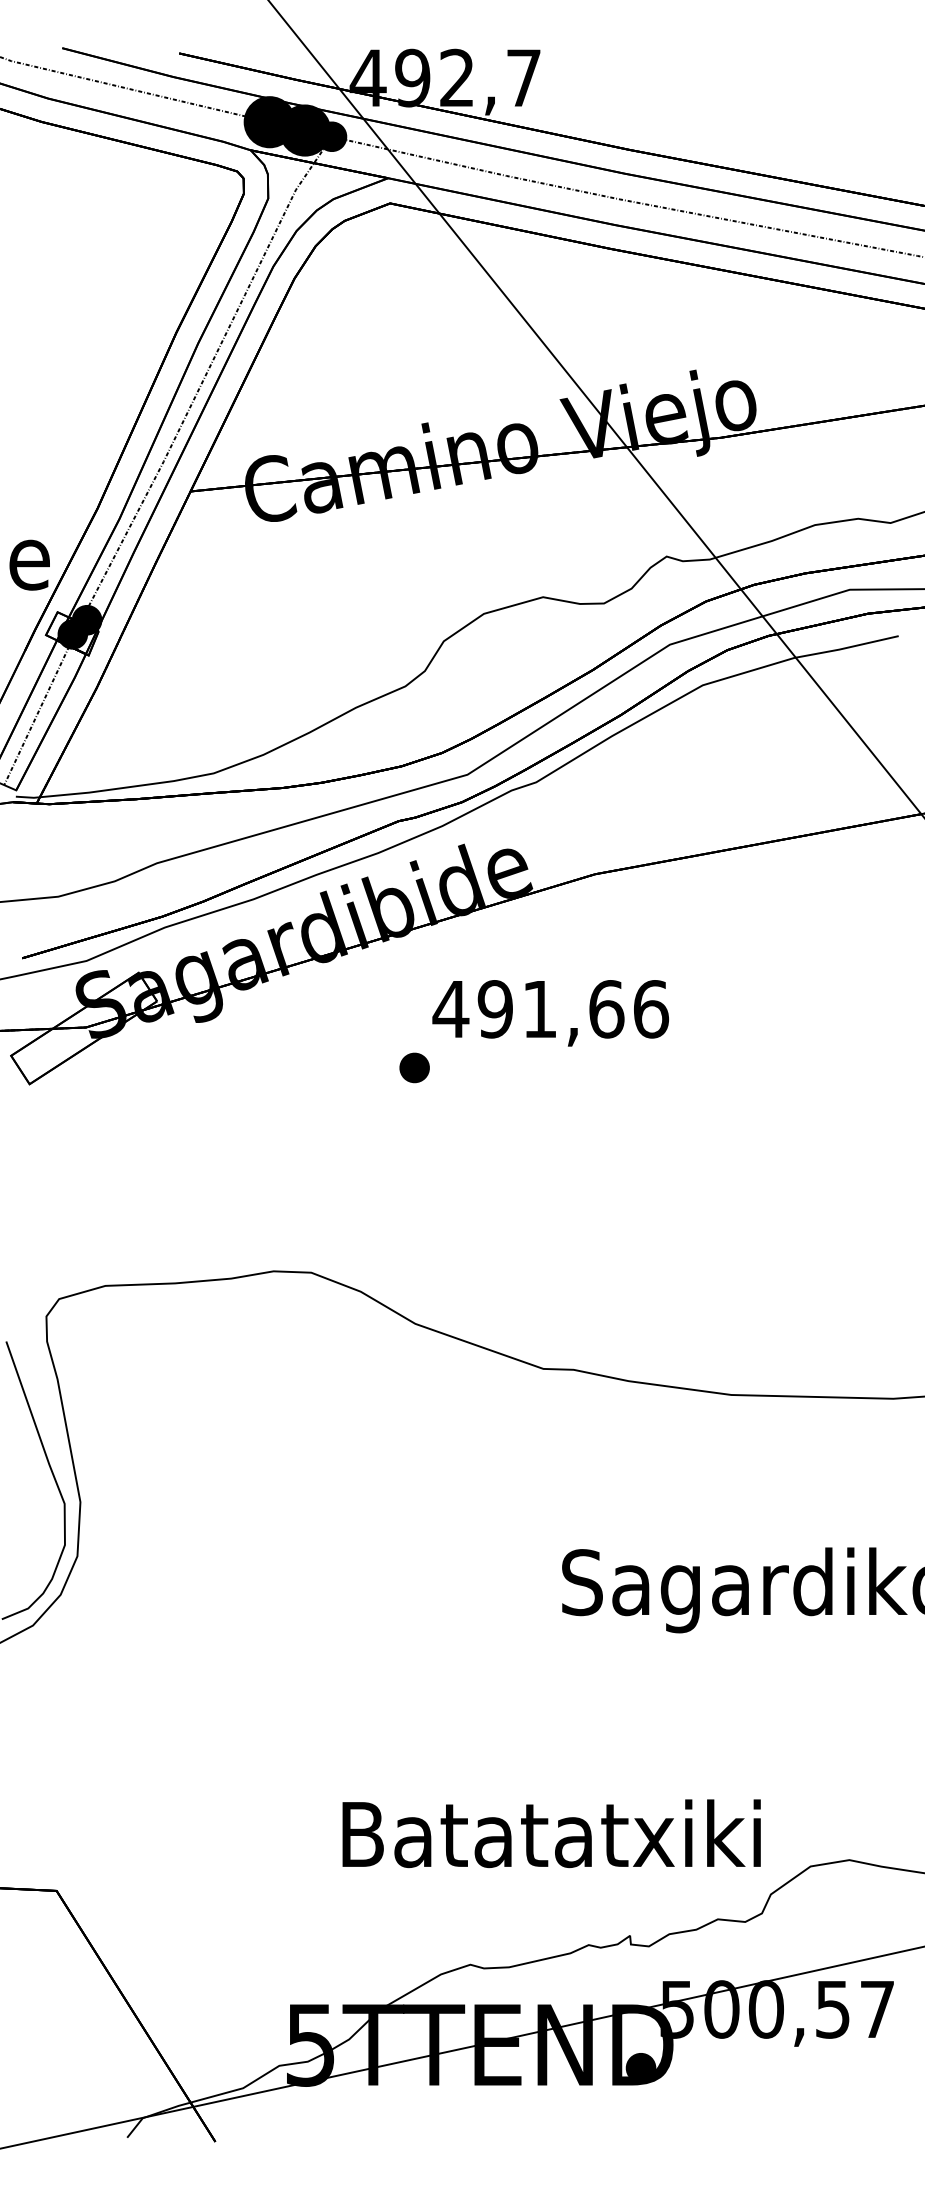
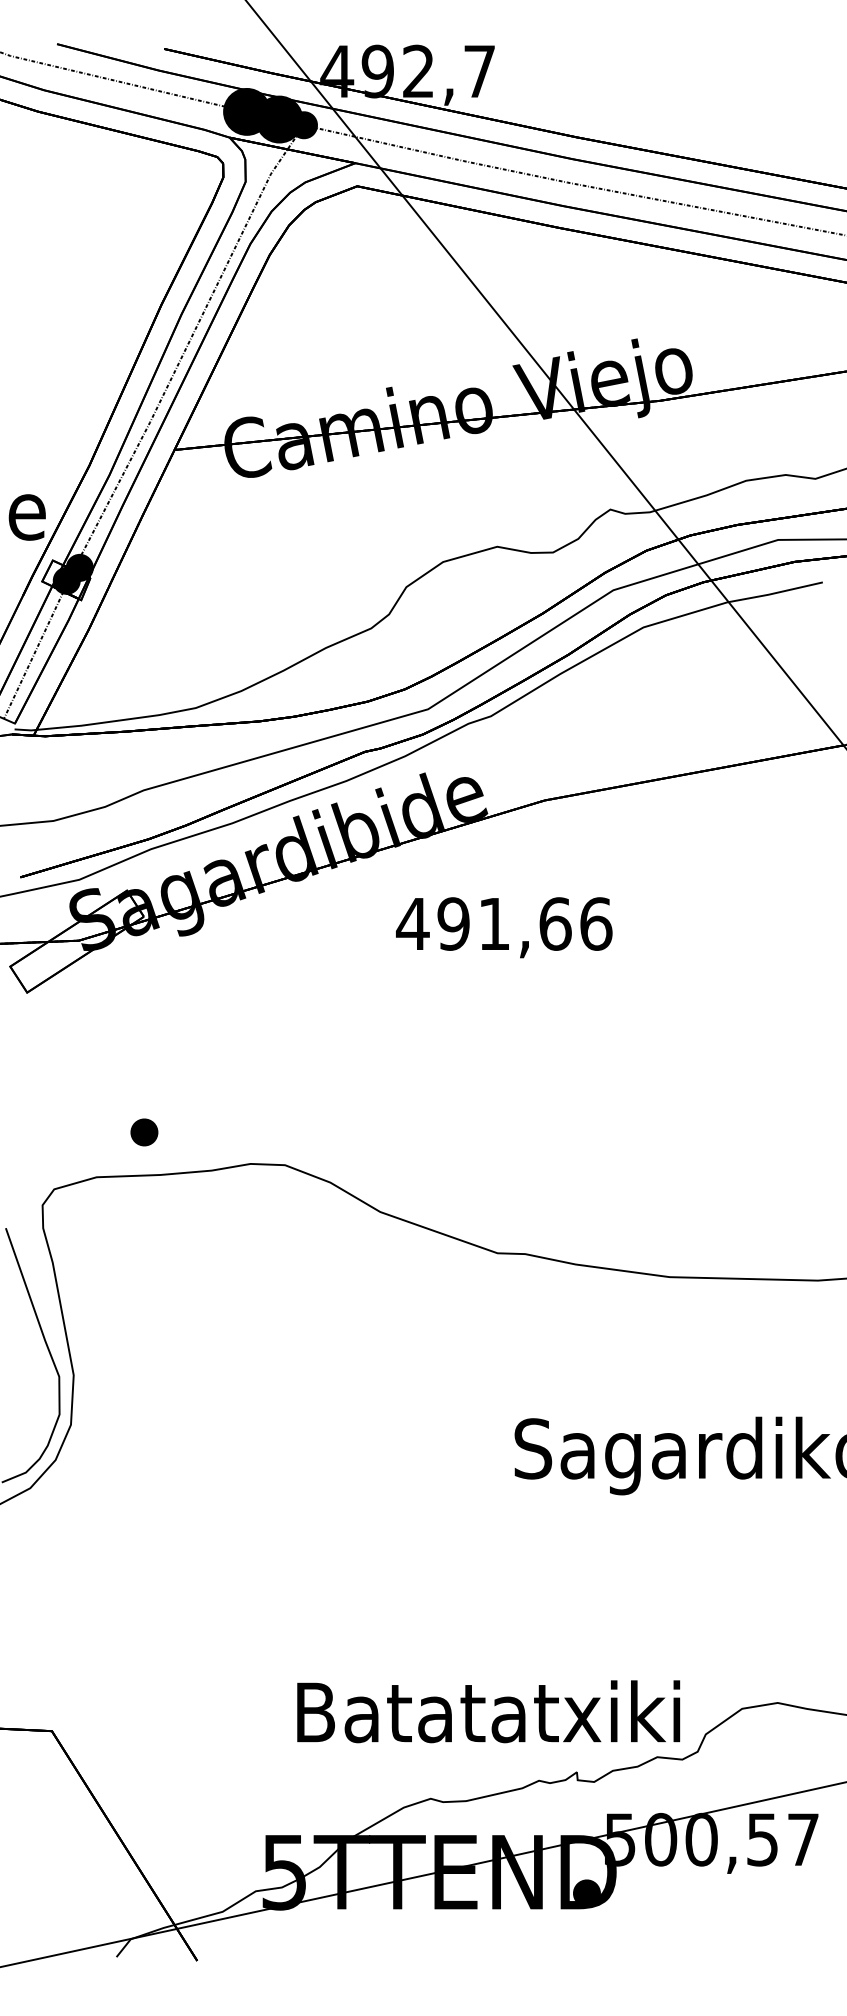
part: (414, 1067) -> (144, 1132), moved
text: (551, 1833) -> (488, 1711), moved

